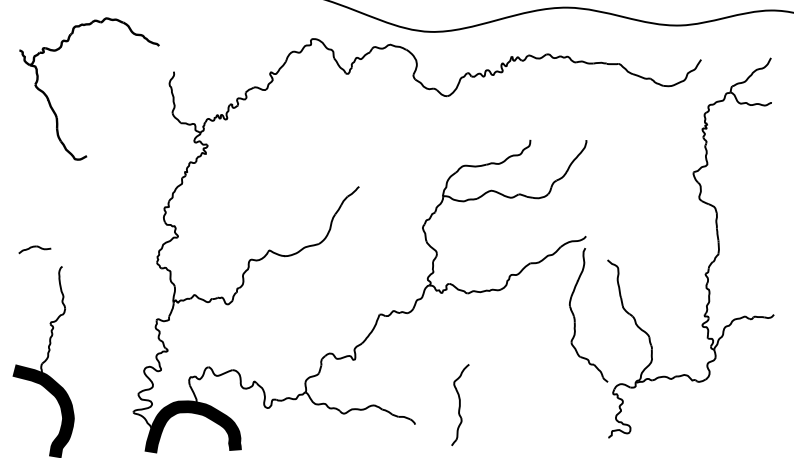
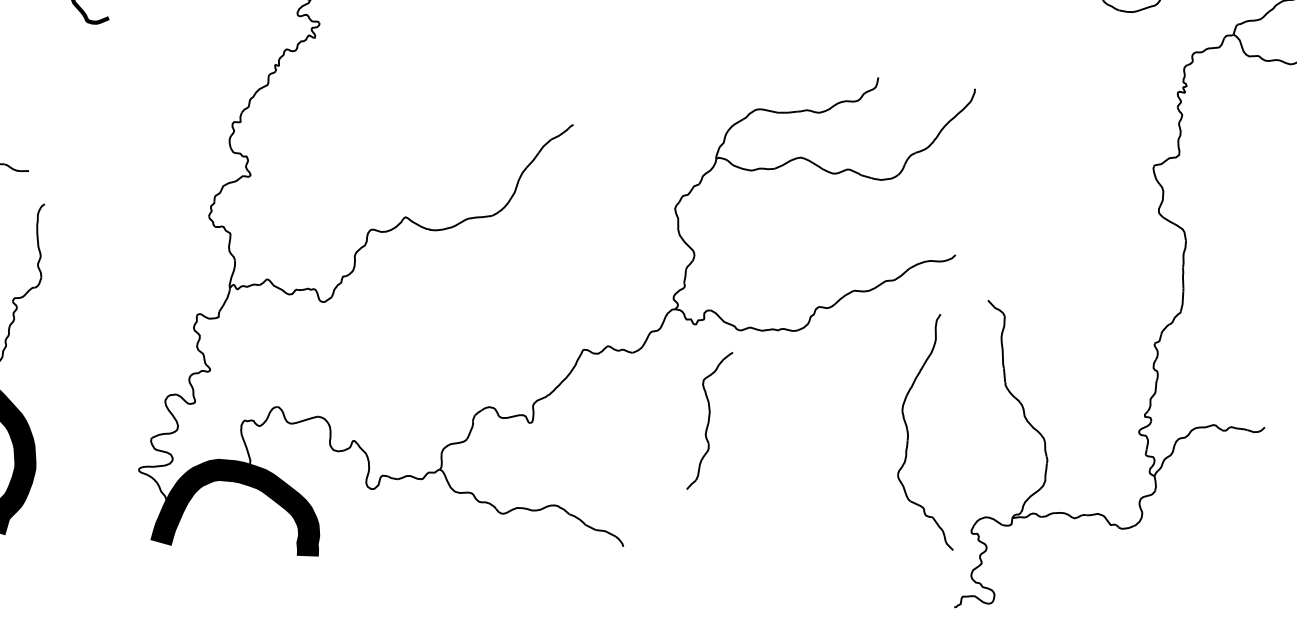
part: (575, 317) -> (909, 432), moved
part: (460, 405) -> (709, 421), moved

